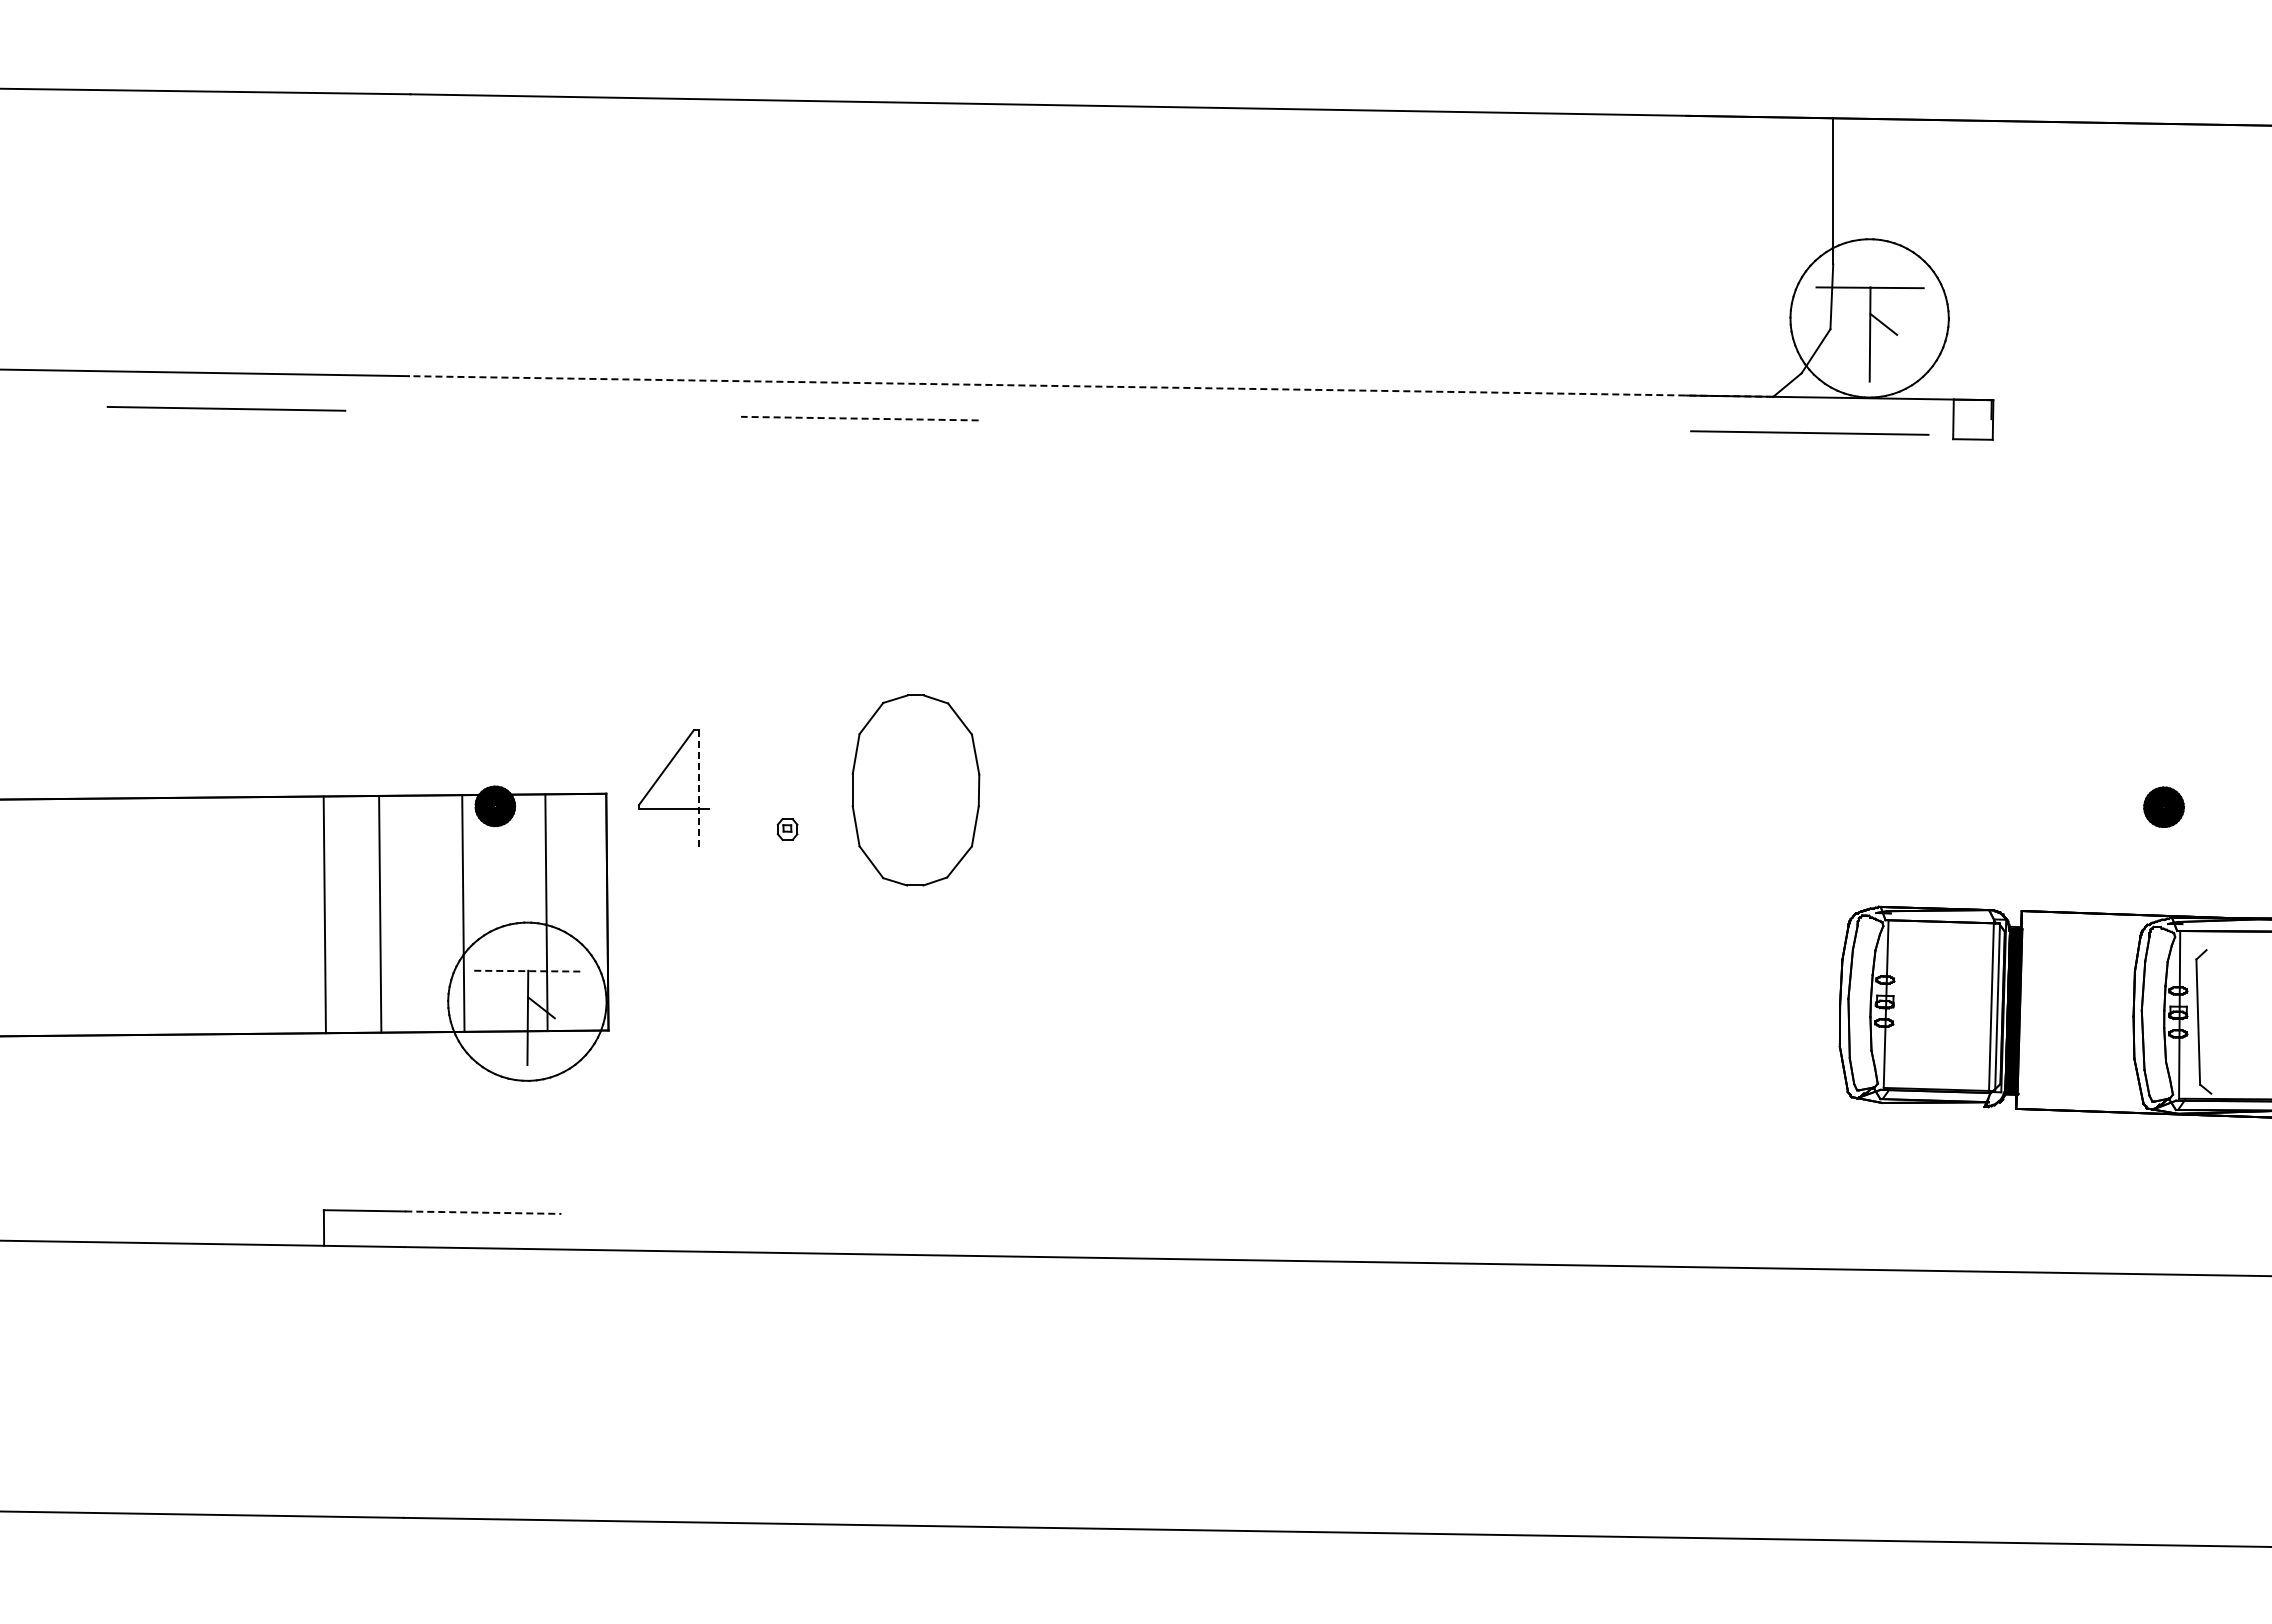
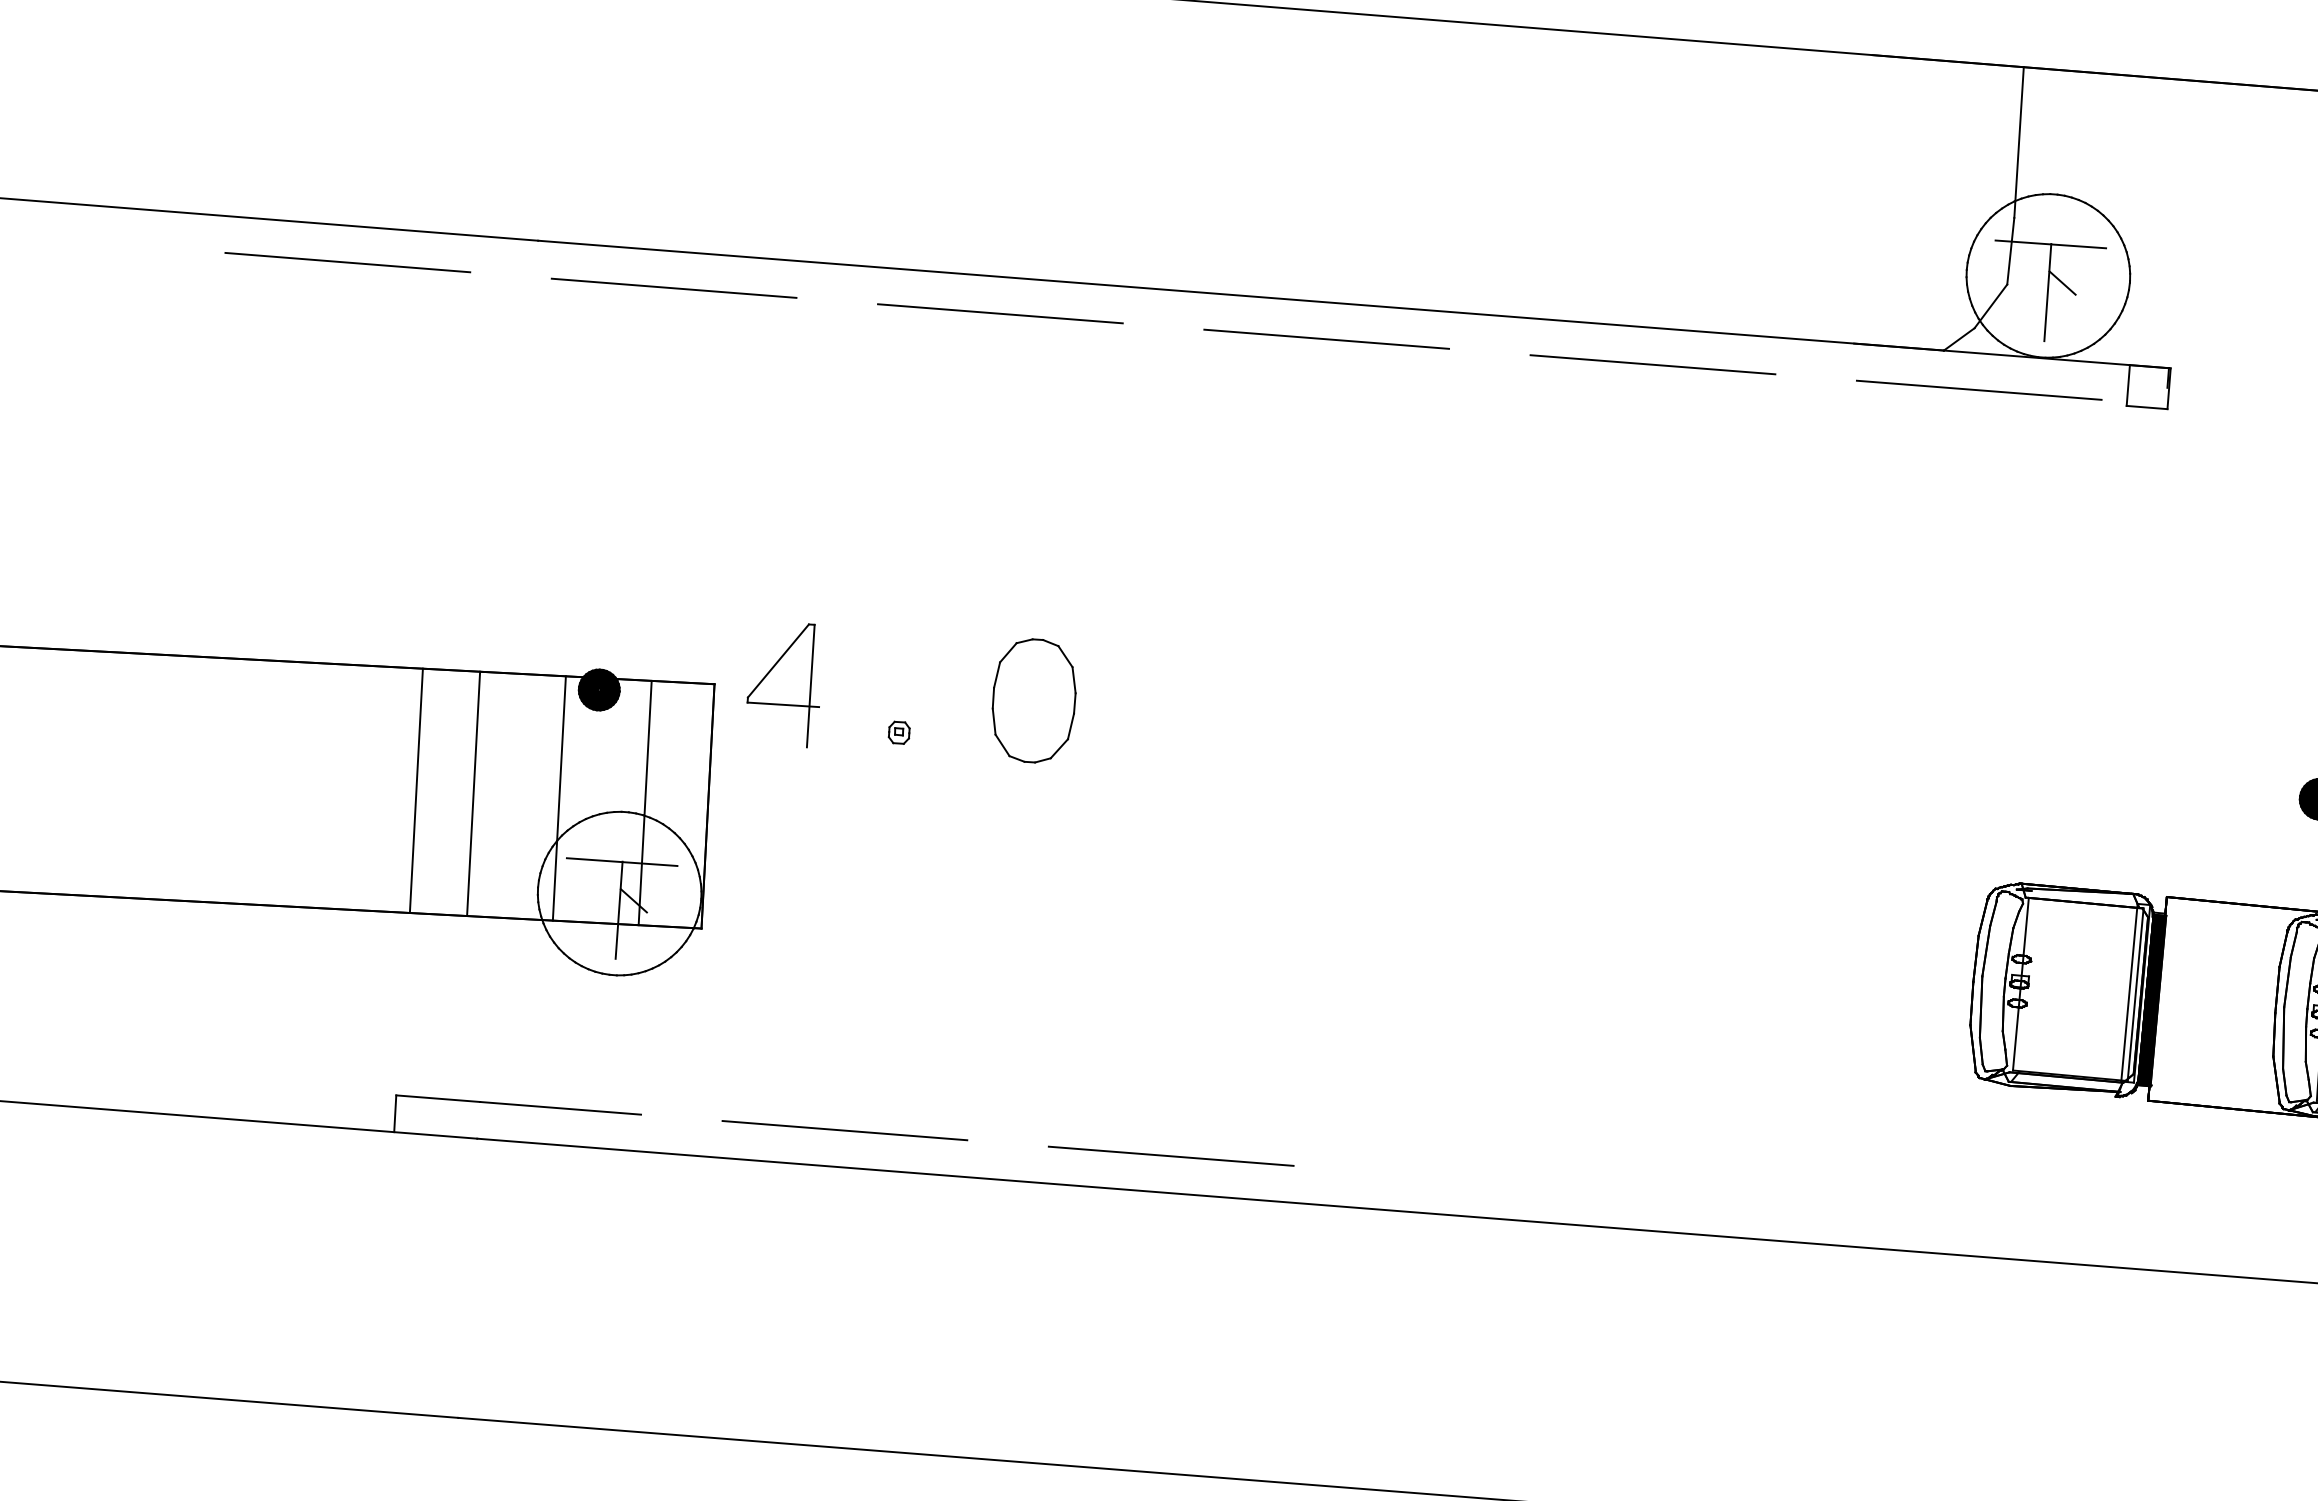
line: (1090, 386) -> (1240, 295), dashed -> solid
line: (542, 413) -> (673, 287), added
line: (859, 418) -> (1000, 313), dashed -> solid
line: (1176, 423) -> (1326, 339), added
line: (1492, 428) -> (1652, 365), added
line: (699, 790) -> (810, 686), dashed -> solid
part: (915, 790) -> (1033, 700), size x0.62
line: (527, 971) -> (621, 862), dashed -> solid
line: (483, 1212) -> (560, 1108), dashed -> solid
line: (759, 1216) -> (845, 1130), added
line: (1075, 1221) -> (1170, 1155), added

